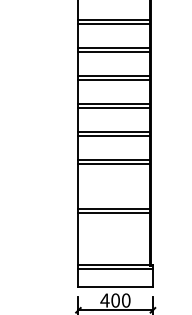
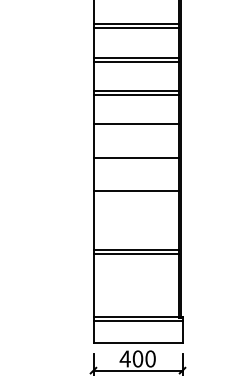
line: (113, 107) -> (135, 128), removed
line: (113, 135) -> (135, 161), removed
line: (113, 163) -> (135, 195), removed

